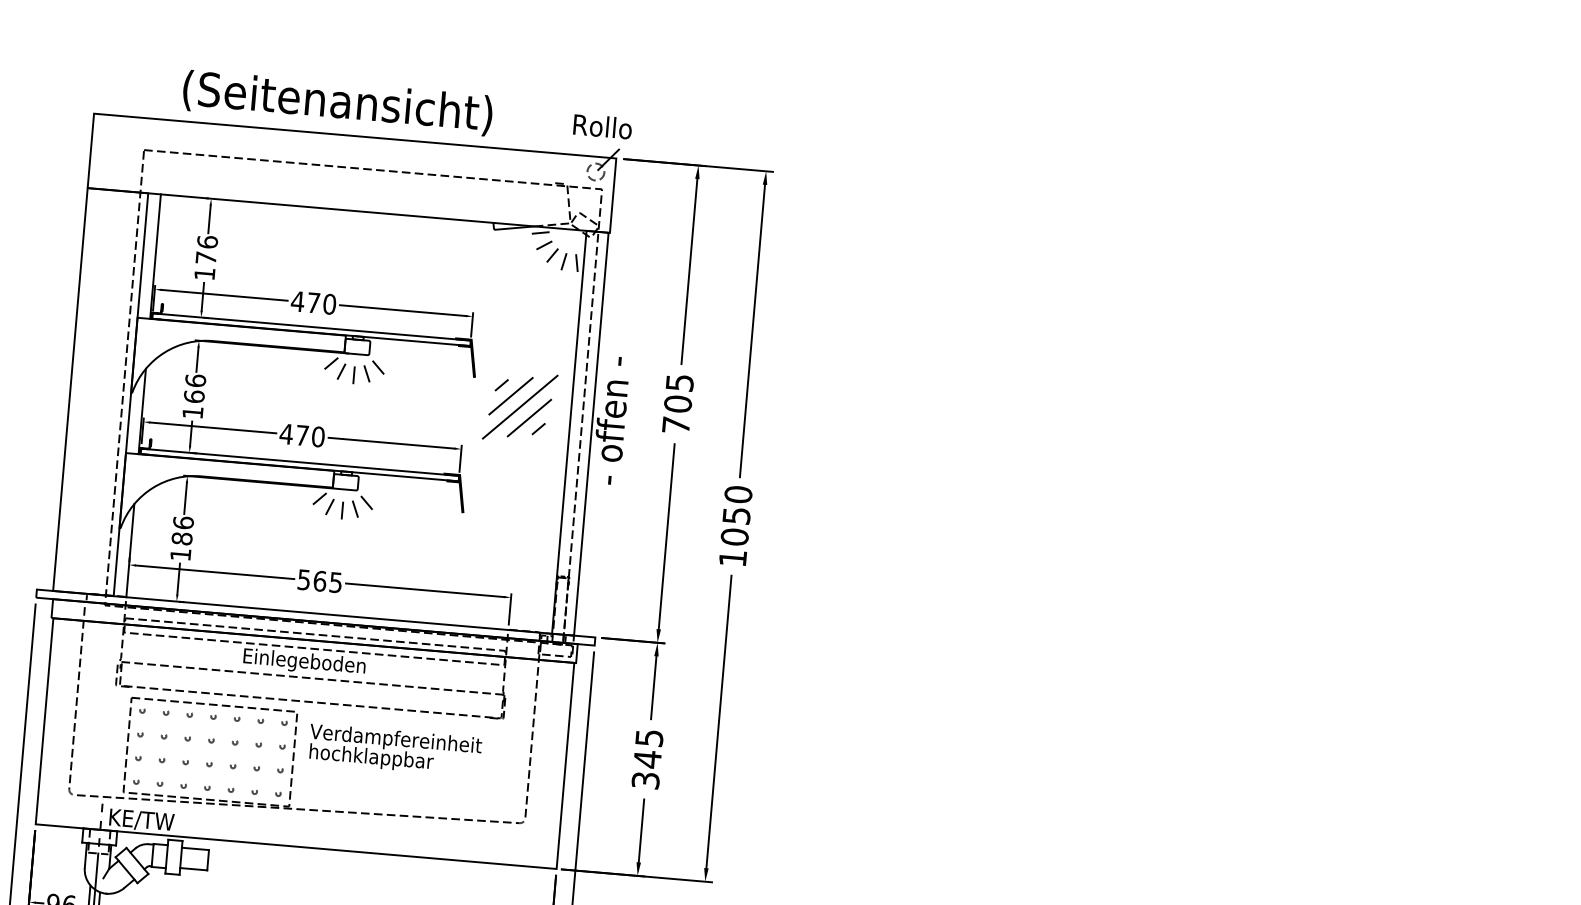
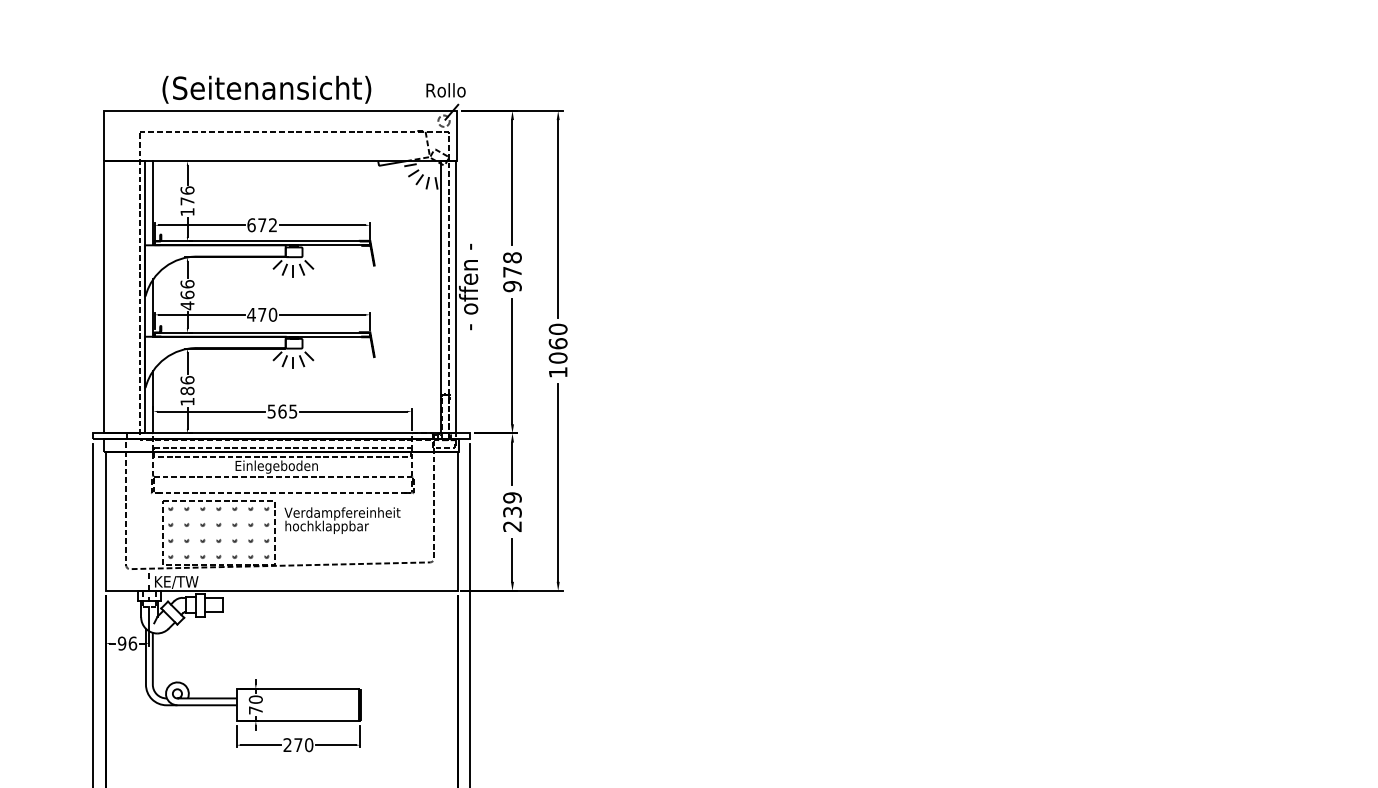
text: (314, 303) -> (262, 225), 470 -> 672
text: (678, 404) -> (512, 272), 705 -> 978
part: (519, 407) -> (406, 283), removed
text: (192, 412) -> (187, 305), 166 -> 466
text: (735, 515) -> (557, 343), 1050 -> 1060
text: (647, 758) -> (512, 511), 345 -> 239

